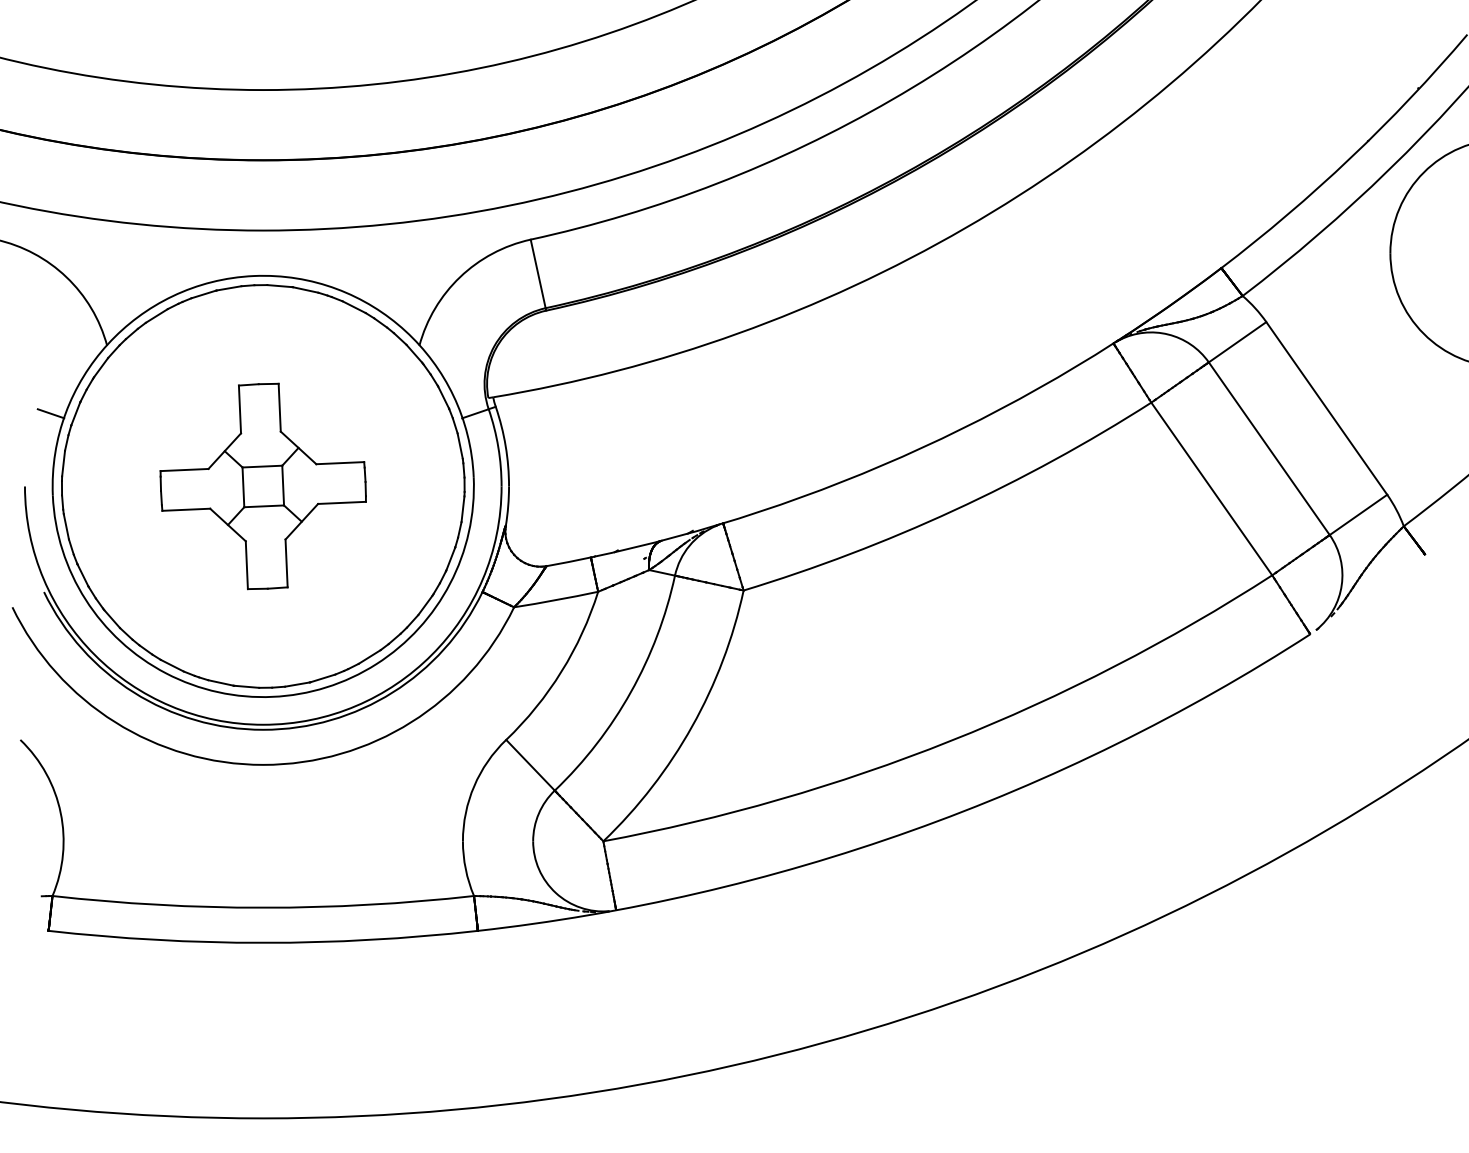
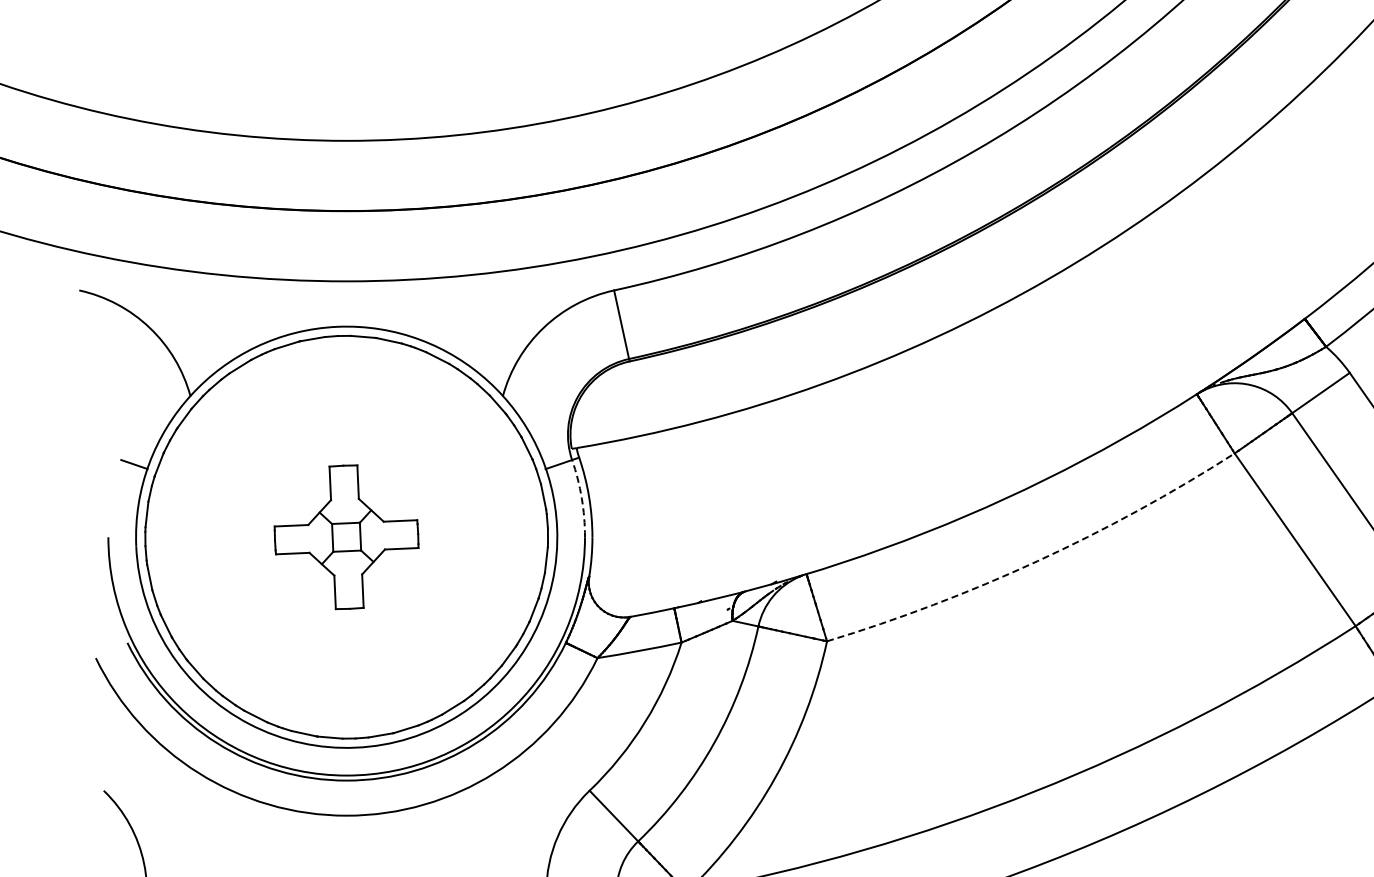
arc: (498, 447) -> (581, 498), solid -> dashed
part: (262, 486) -> (345, 537), size x0.7
arc: (953, 510) -> (1036, 561), solid -> dashed

